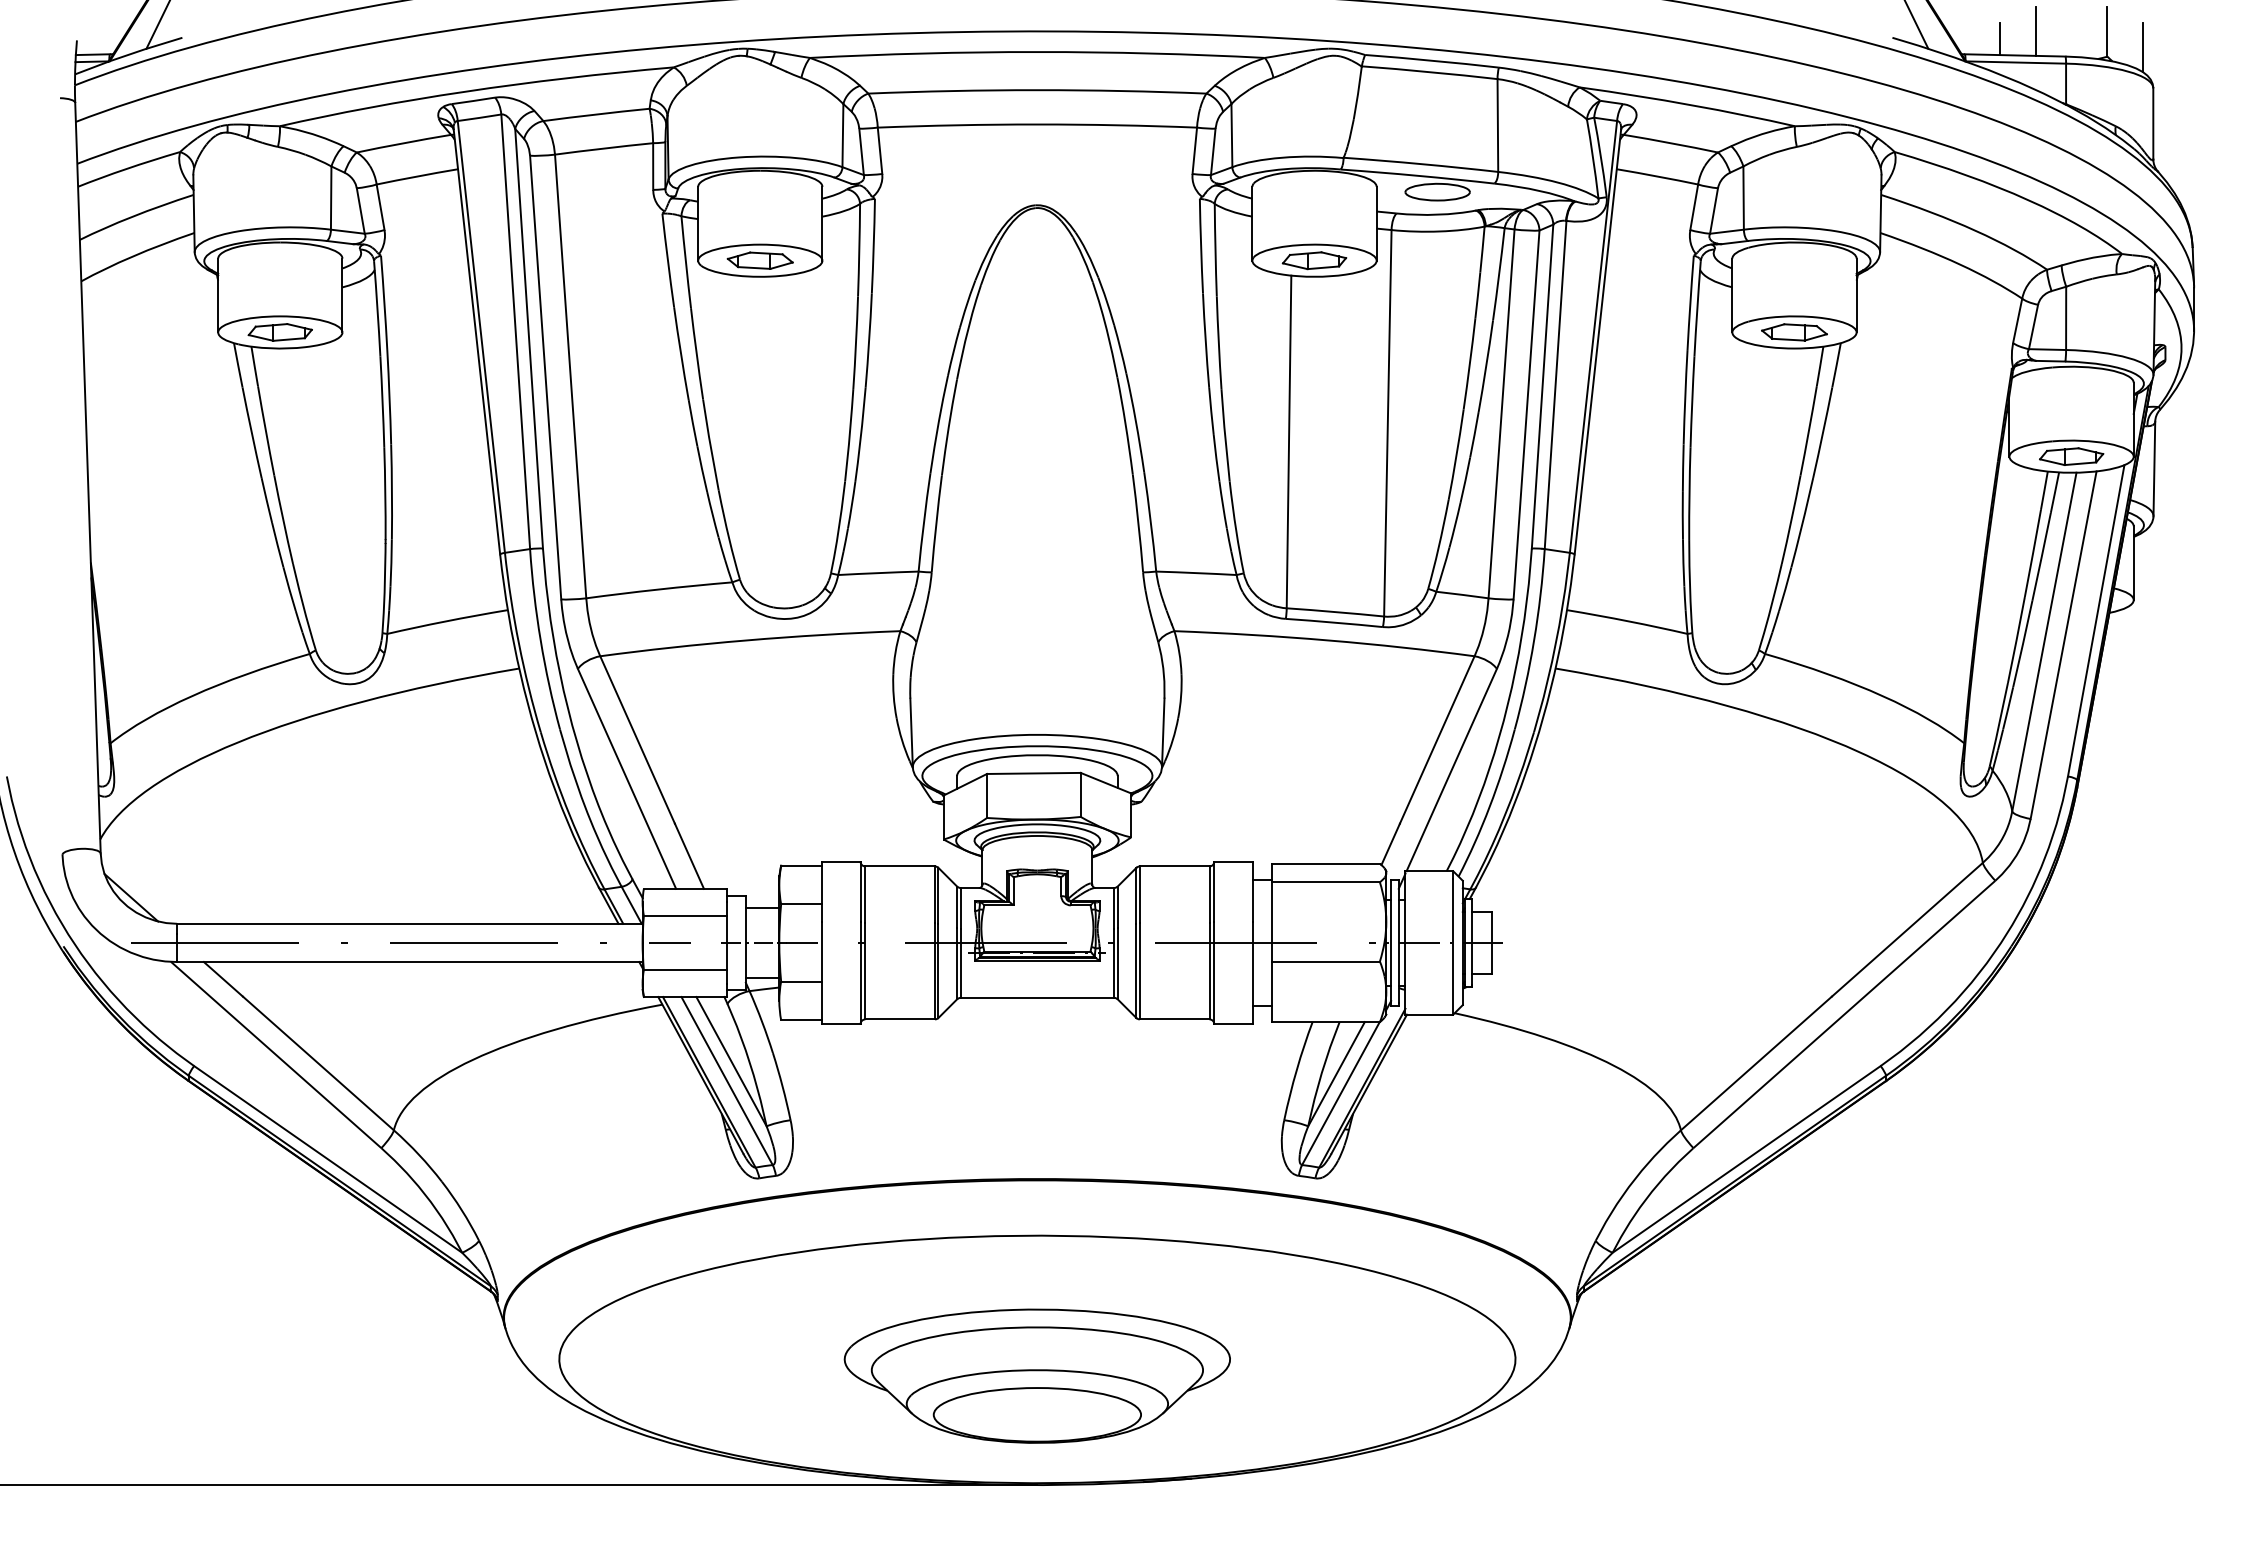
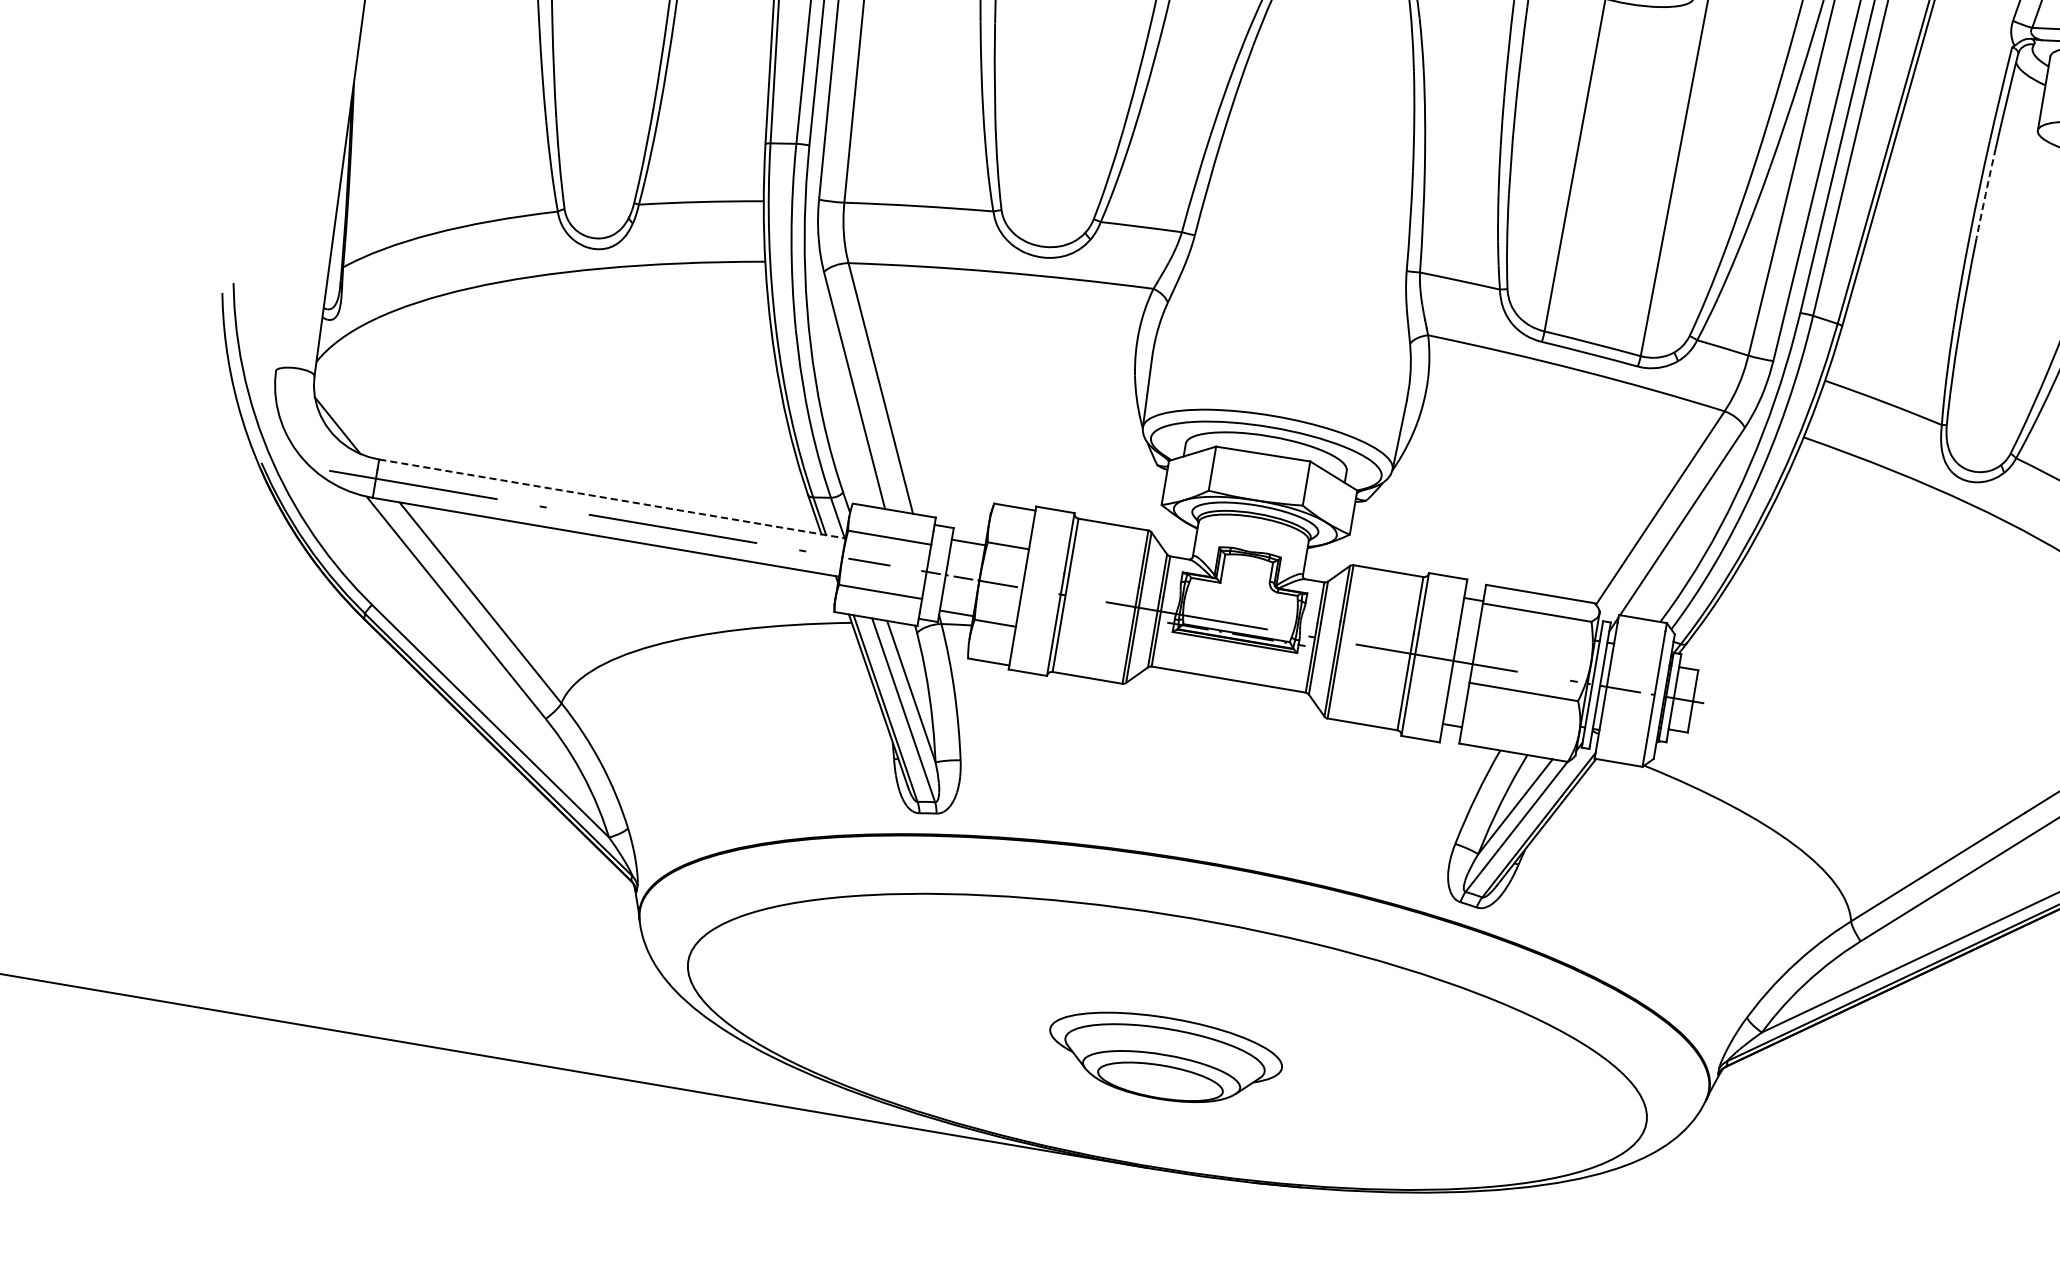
arc: (1692, 401) -> (1986, 192), solid -> dashed
line: (409, 923) -> (612, 498), solid -> dashed
part: (1036, 1375) -> (1163, 1057), size x0.6

